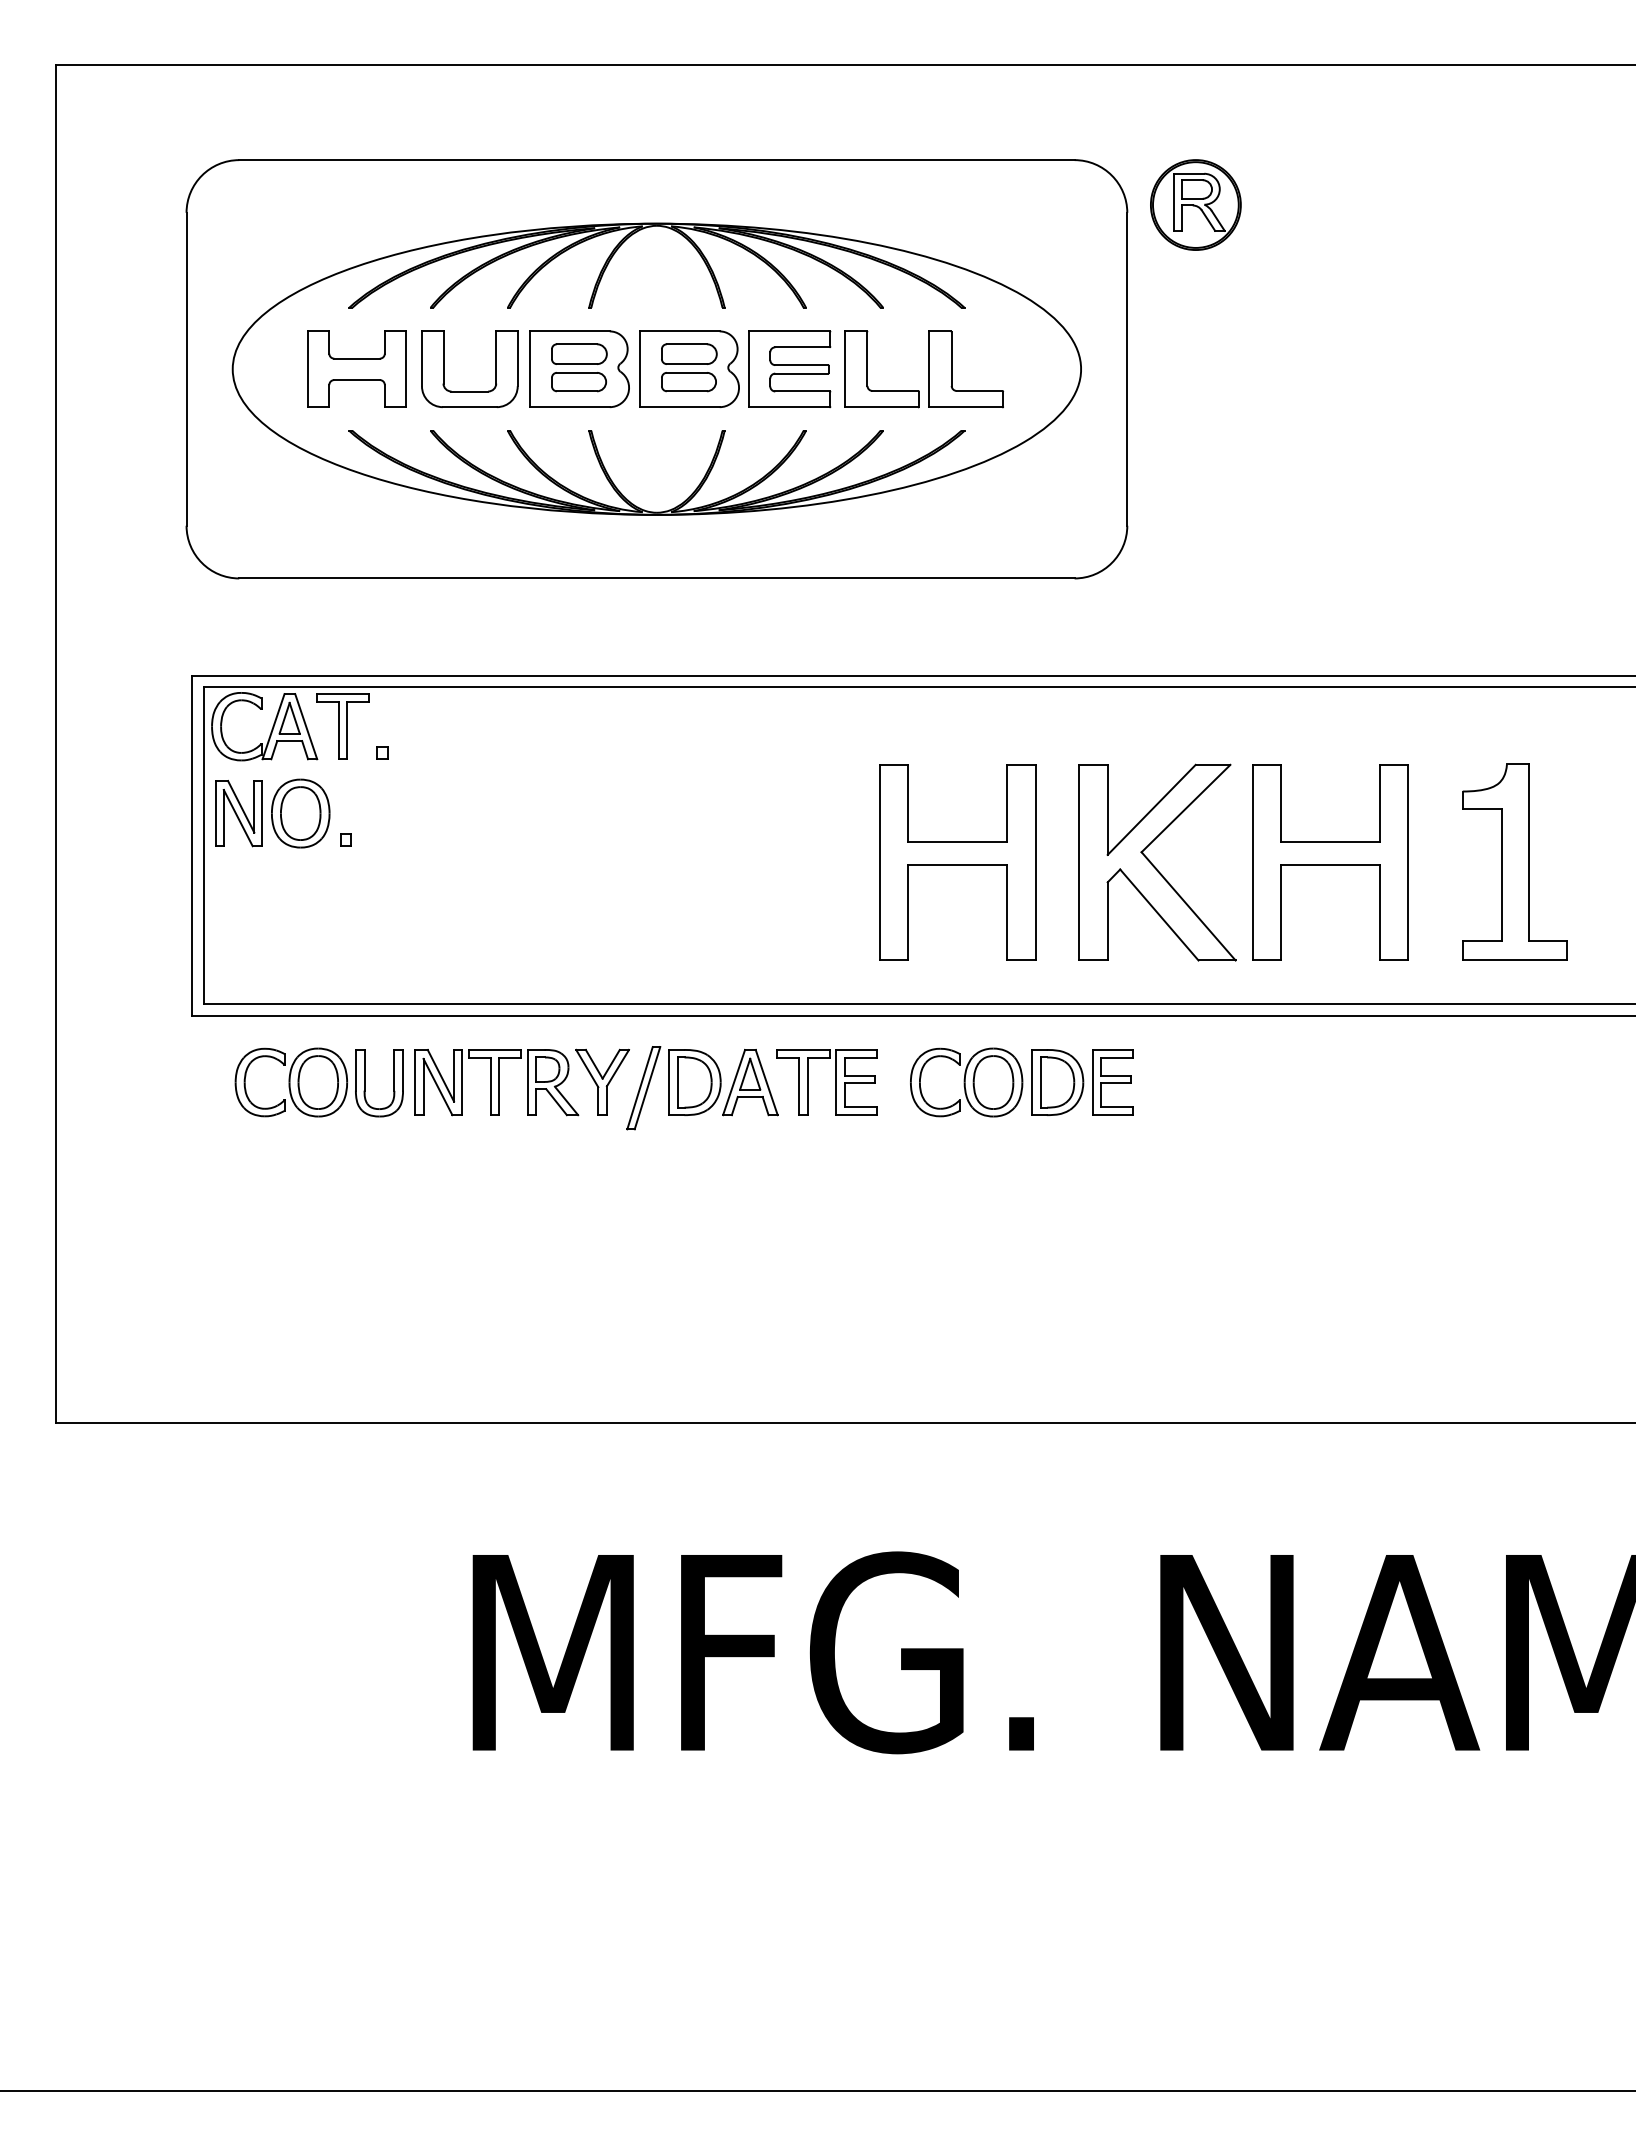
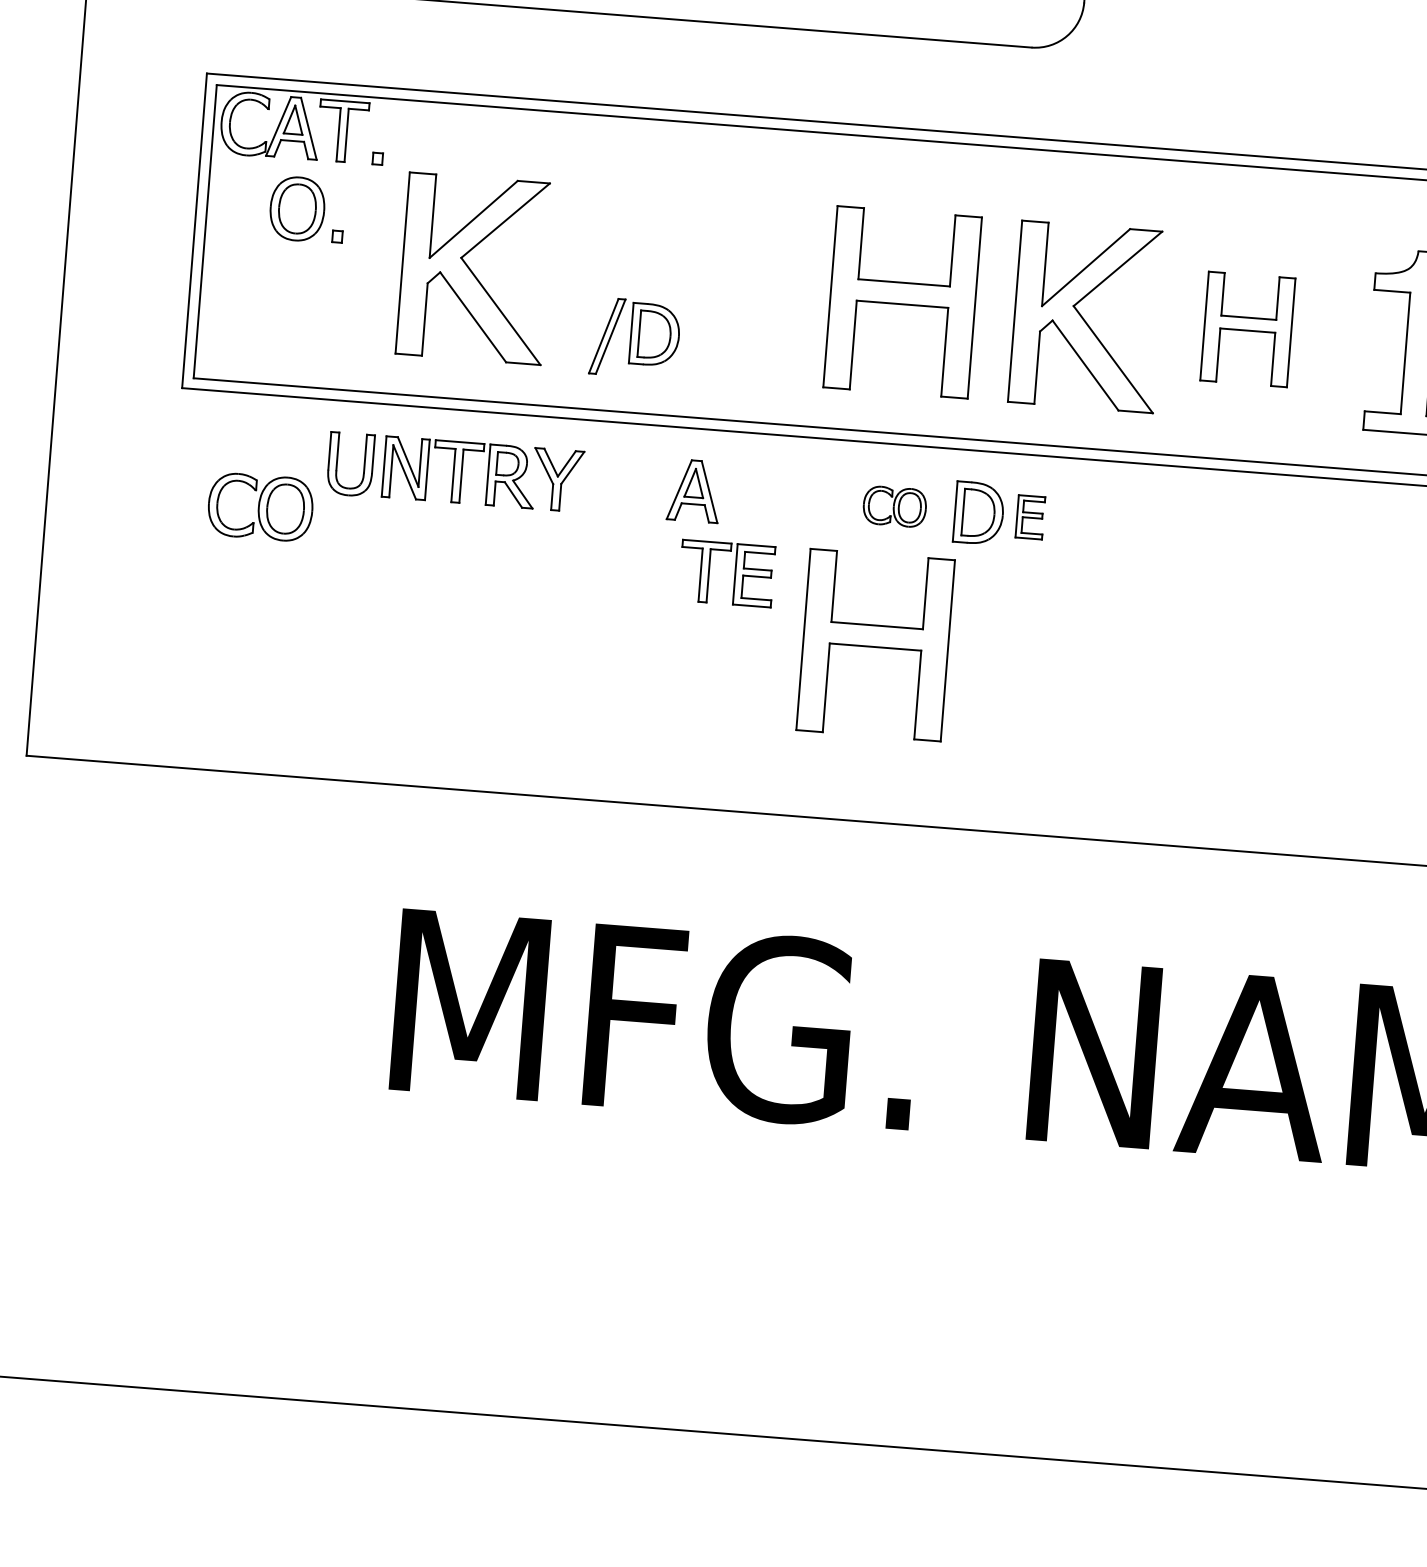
part: (238, 813) -> (239, 204), removed
part: (496, 862) -> (475, 268), added
part: (1330, 862) -> (1247, 329), size x0.6
part: (290, 1082) -> (259, 507), moved
part: (835, 1082) -> (734, 574), moved
part: (966, 1082) -> (894, 506), size x0.6
part: (1112, 1082) -> (1029, 517), size x0.7
part: (673, 1088) -> (634, 338), moved
part: (957, 1232) -> (875, 644), added

